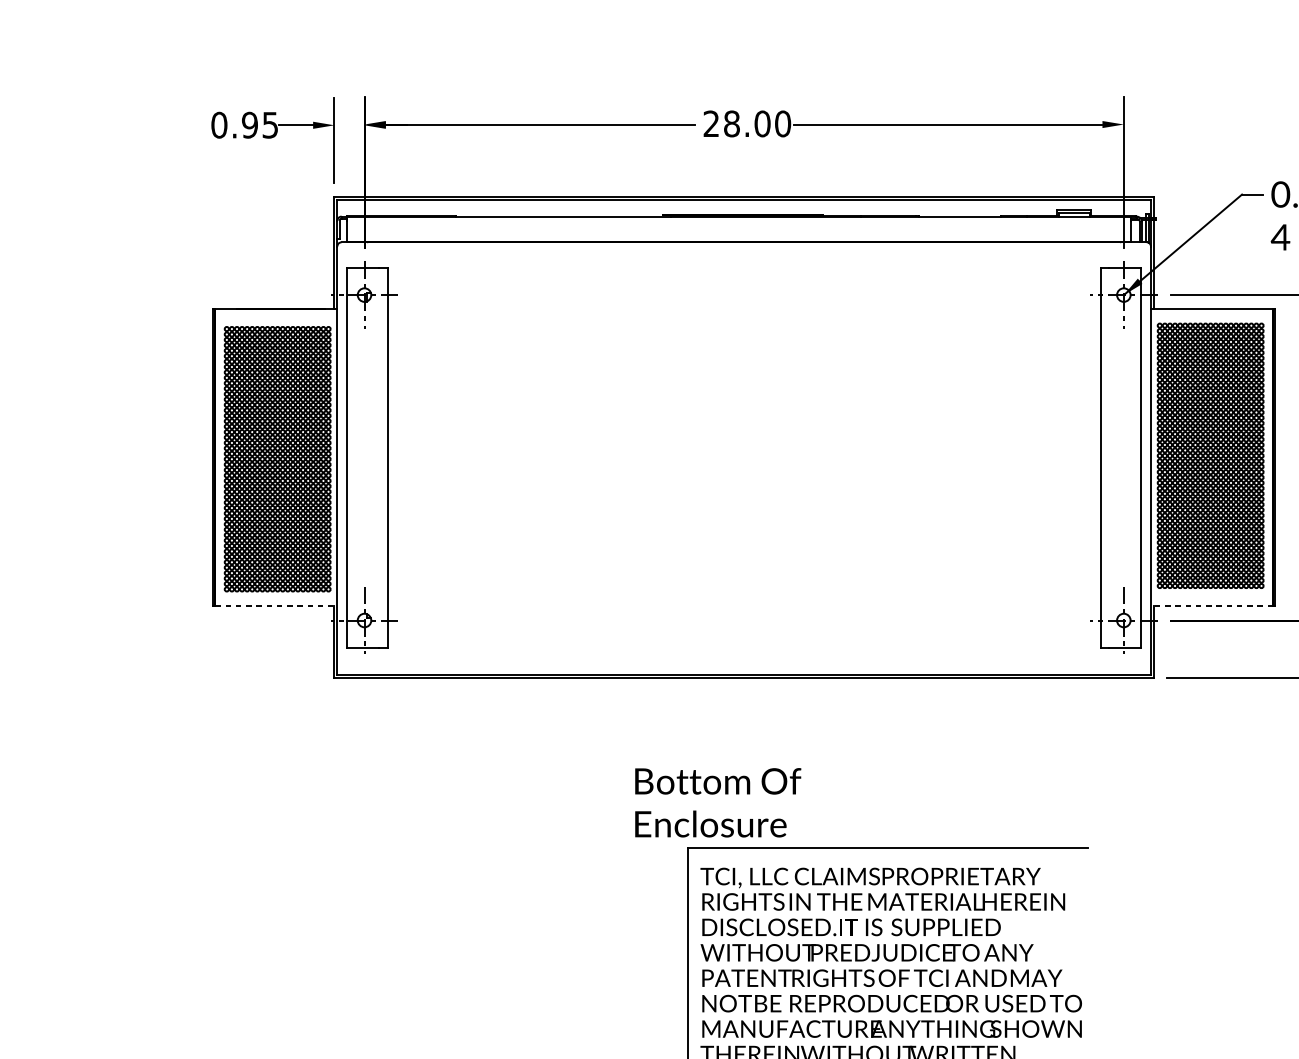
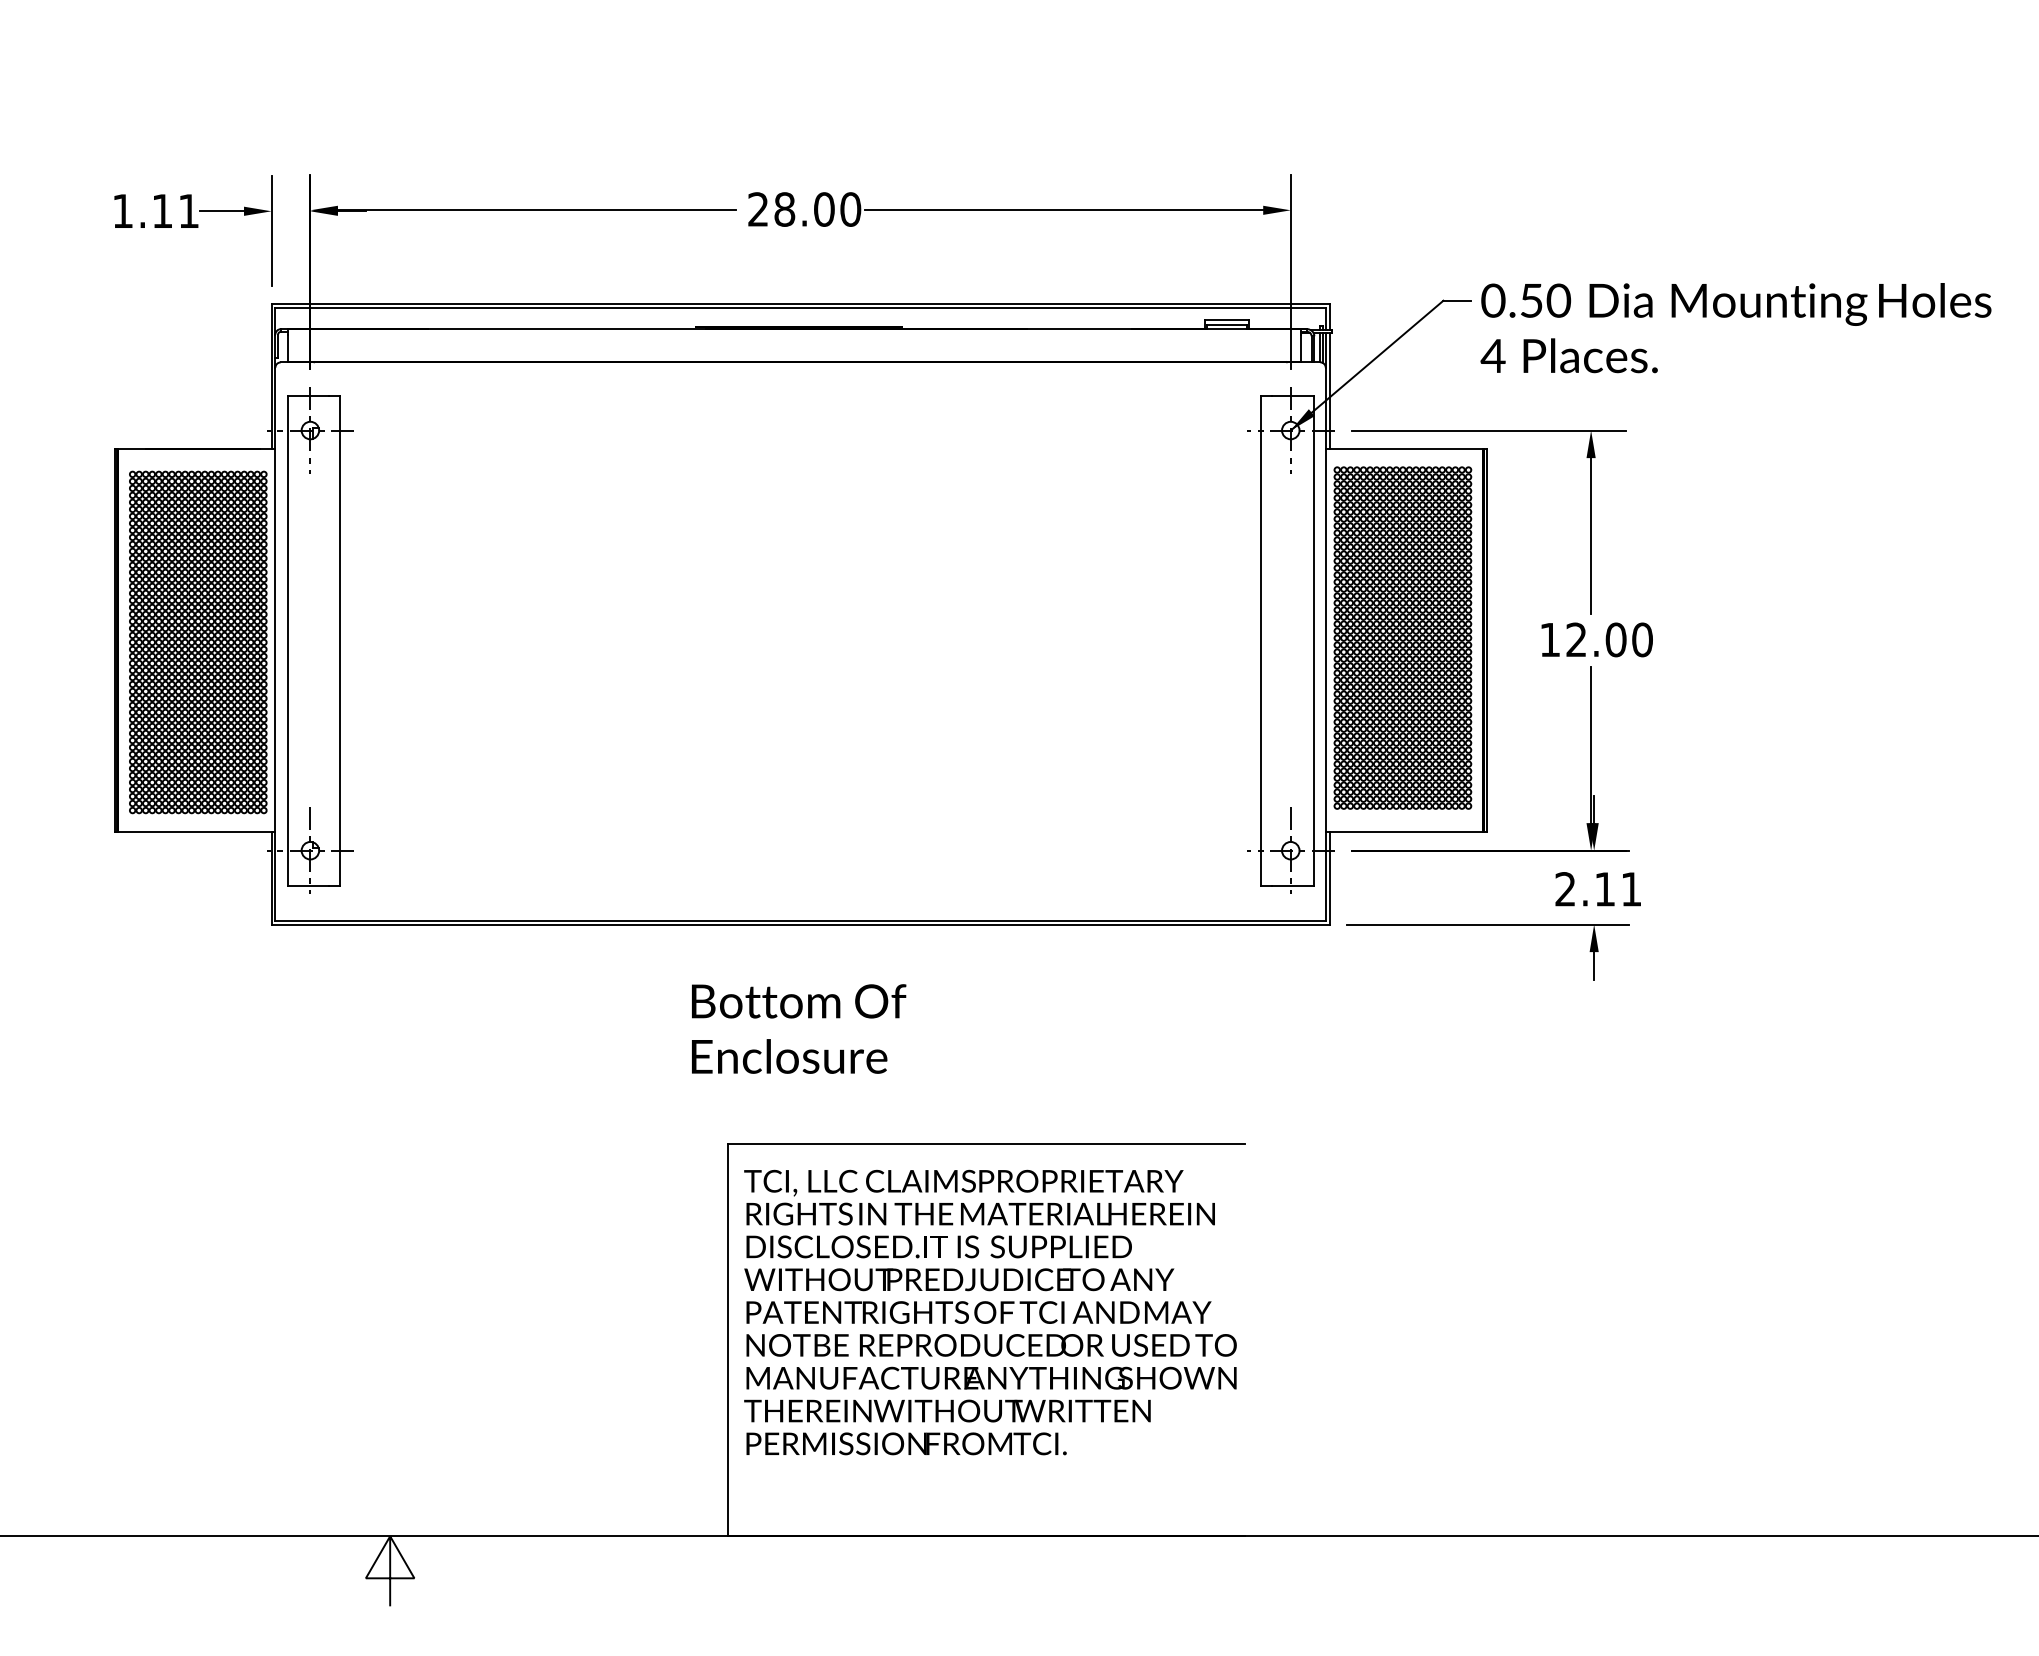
text: (244, 124) -> (155, 210), 0.95 -> 1.11
line: (276, 605) -> (196, 831), dashed -> solid
line: (1211, 605) -> (1404, 831), dashed -> solid
text: (718, 802) -> (799, 1028), moved

